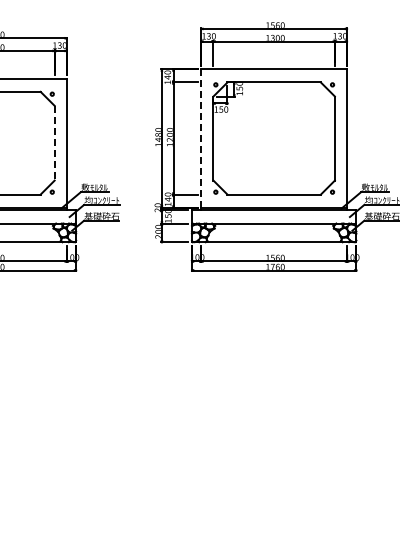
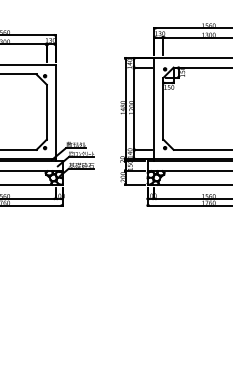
line: (201, 138) -> (154, 108), dashed -> solid
line: (54, 143) -> (46, 112), dashed -> solid

